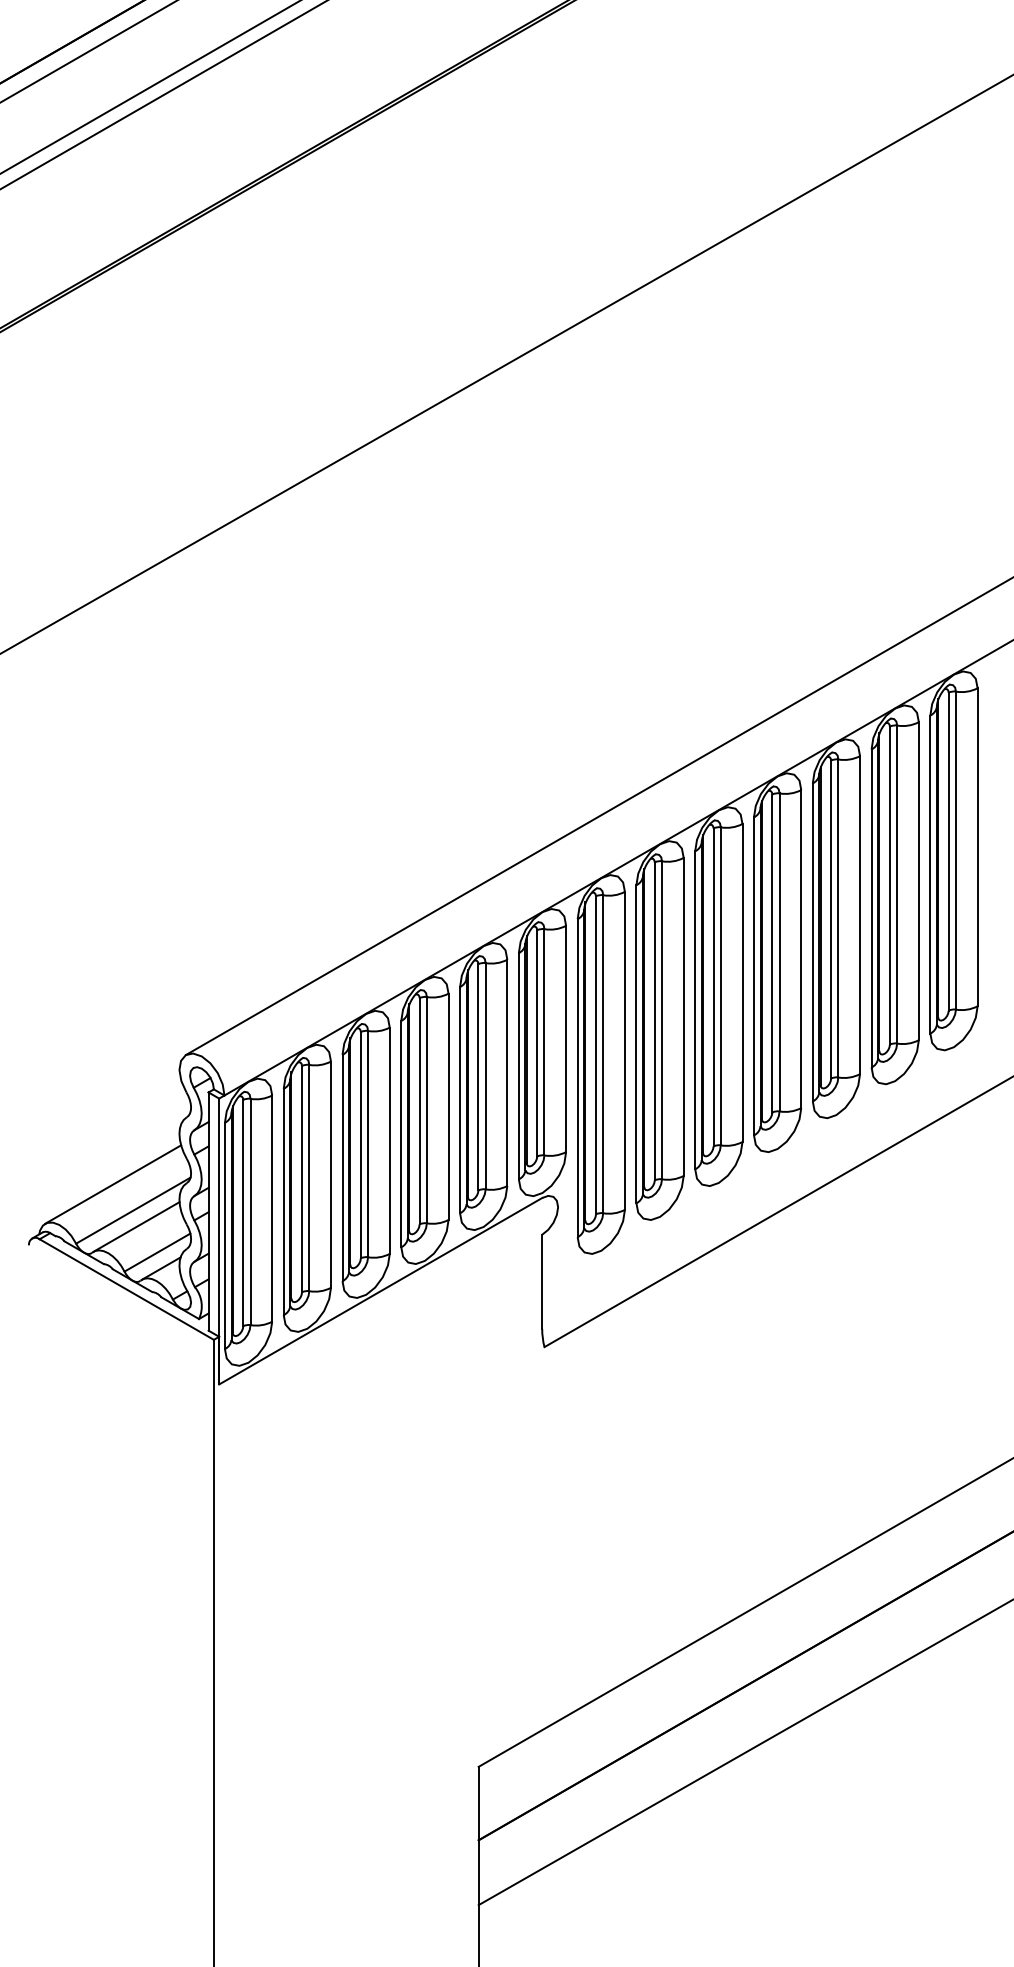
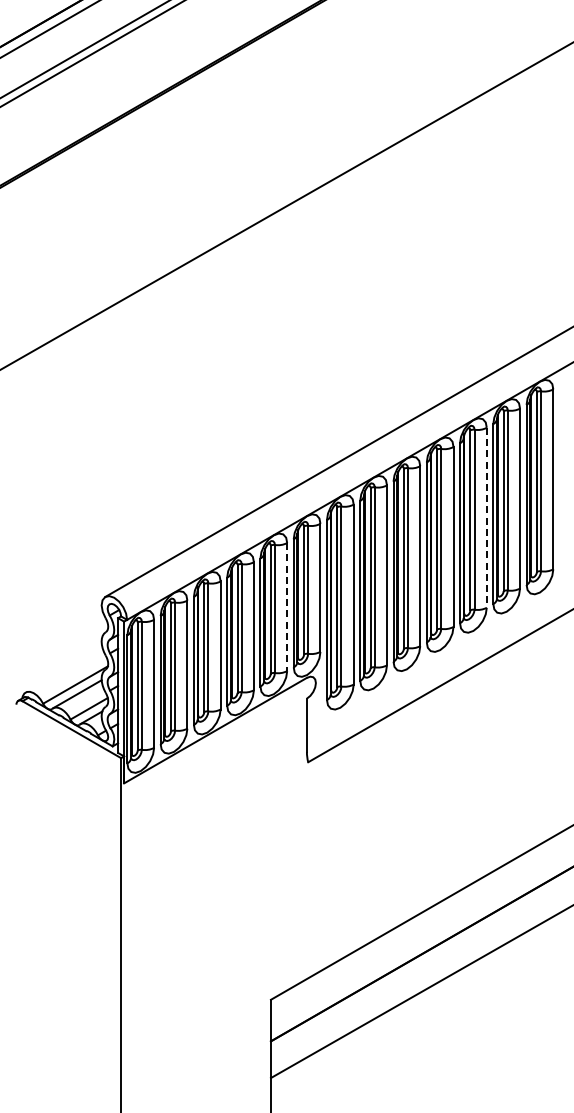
line: (859, 914) -> (486, 517), solid -> dashed
line: (507, 1073) -> (287, 607), solid -> dashed
line: (112, 1184) -> (63, 670), removed

